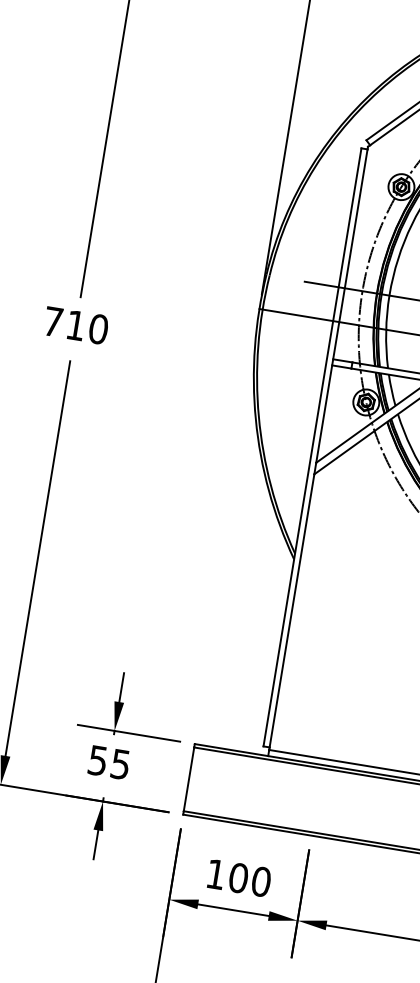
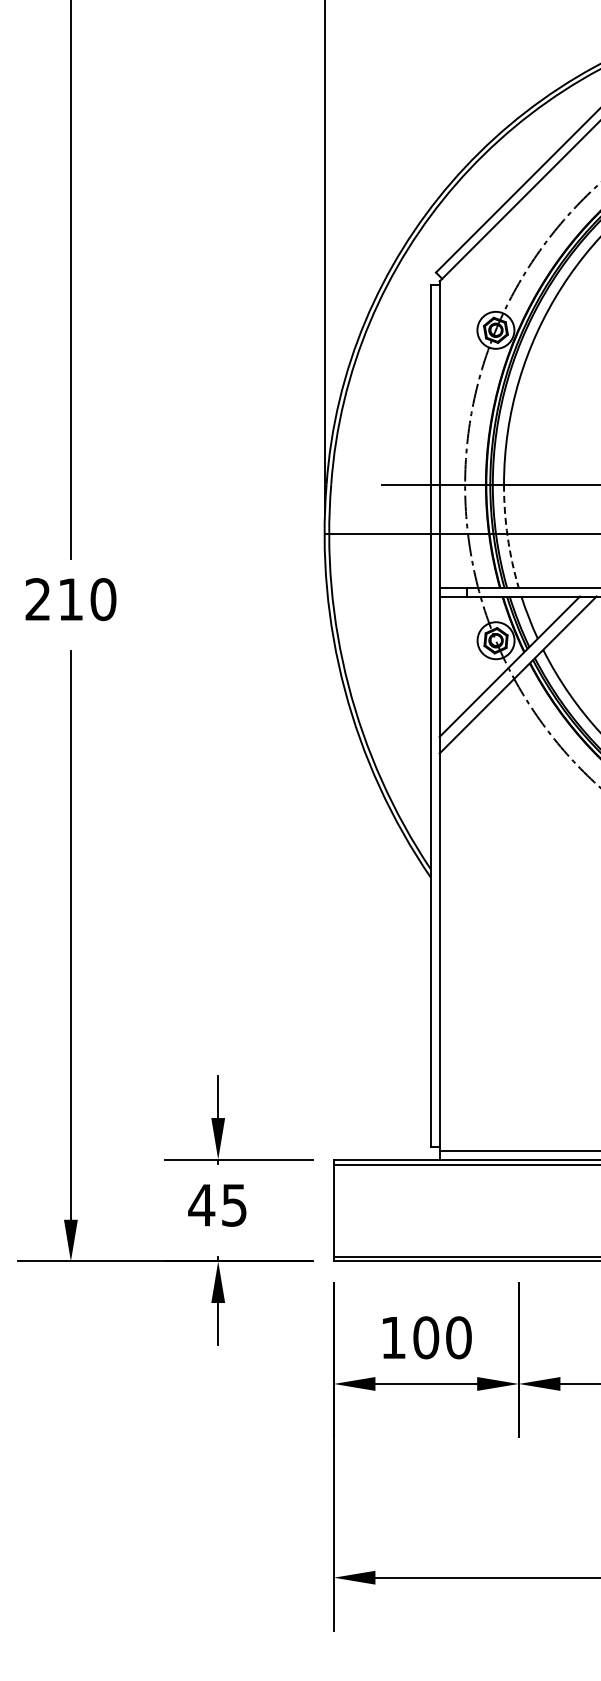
text: (52, 321) -> (37, 599), 710 -> 210
arc: (386, 331) -> (507, 536), solid -> dashed
text: (97, 760) -> (201, 1205), 55 -> 45

